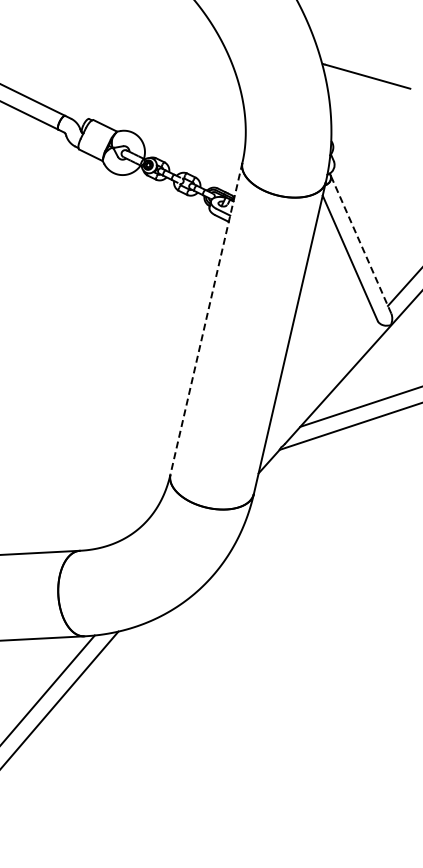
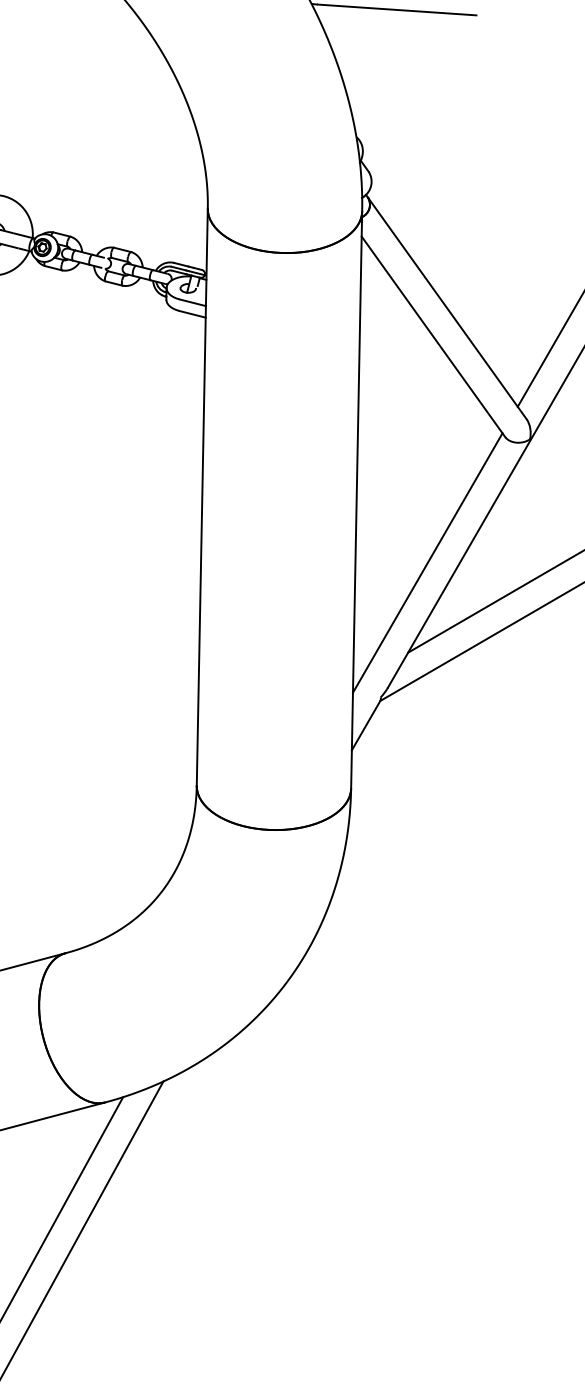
line: (360, 244) -> (446, 308), dashed -> solid
line: (206, 319) -> (202, 498), dashed -> solid
line: (320, 380) -> (426, 563), added

